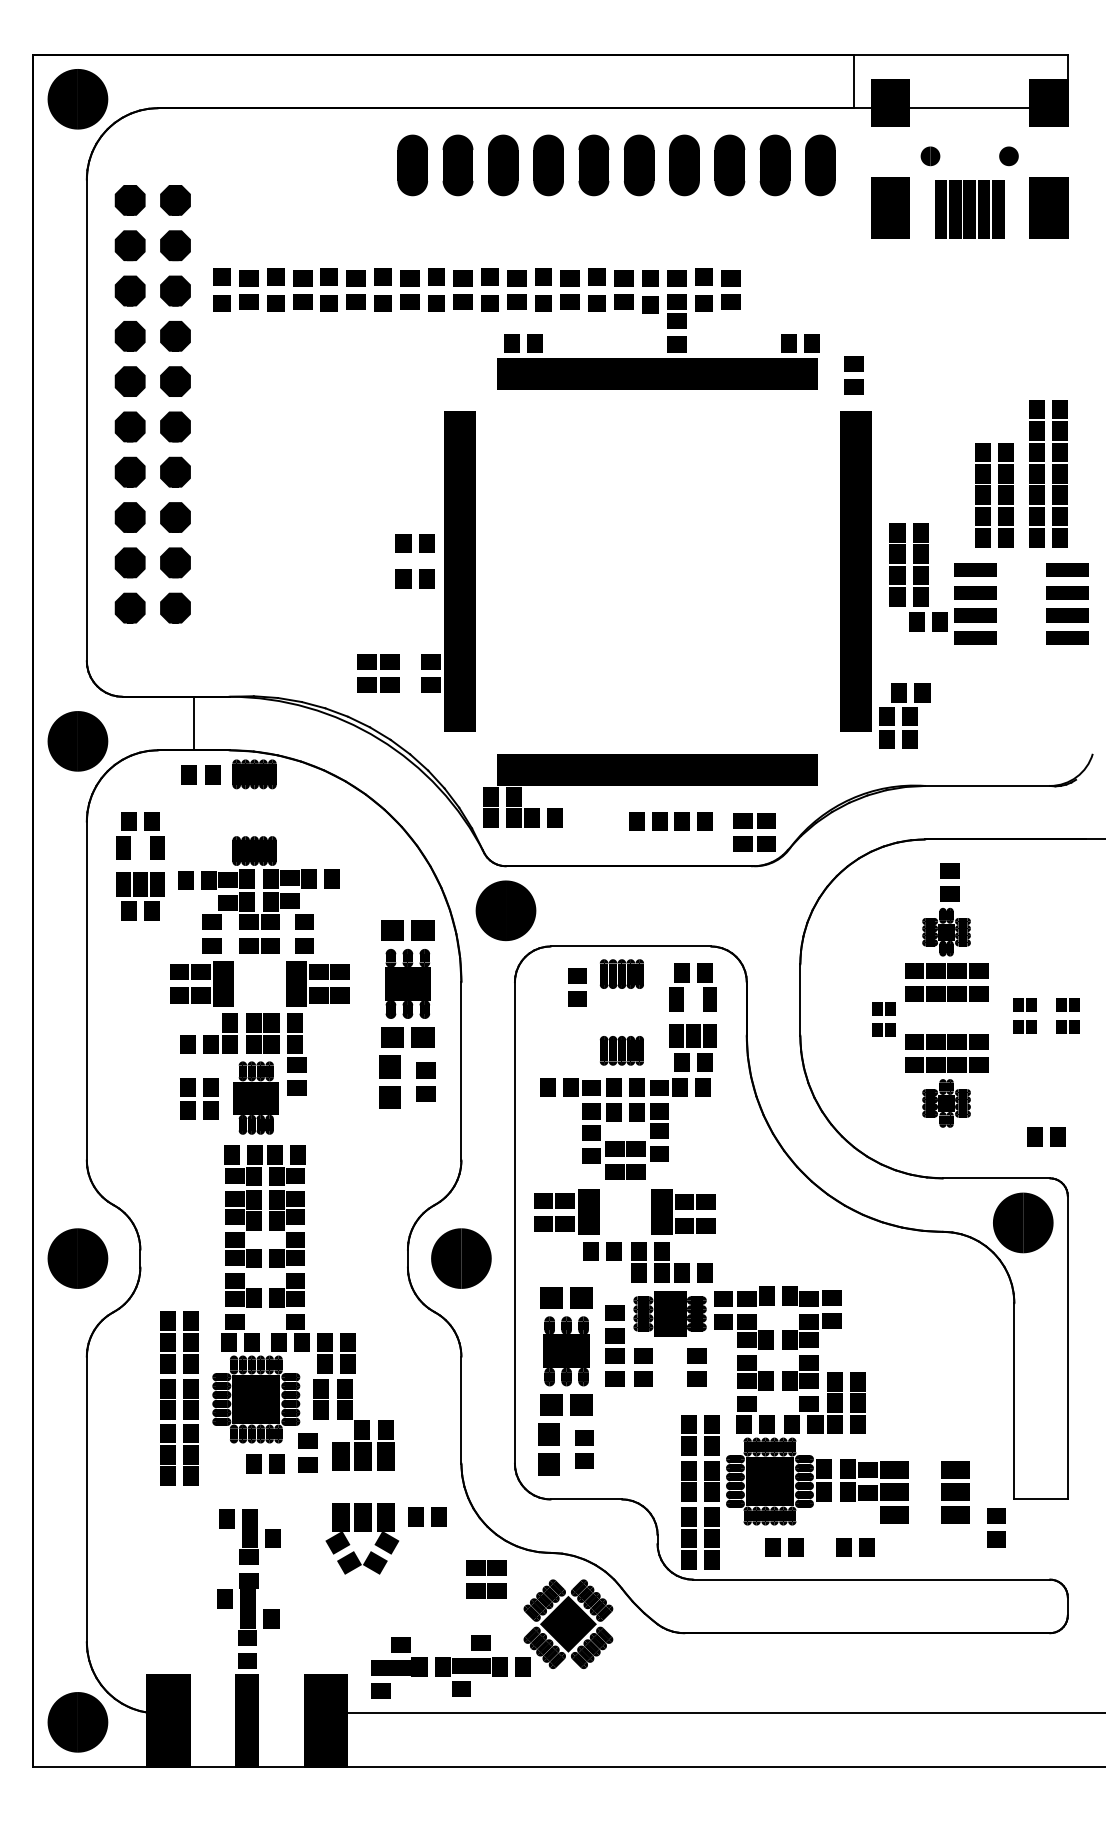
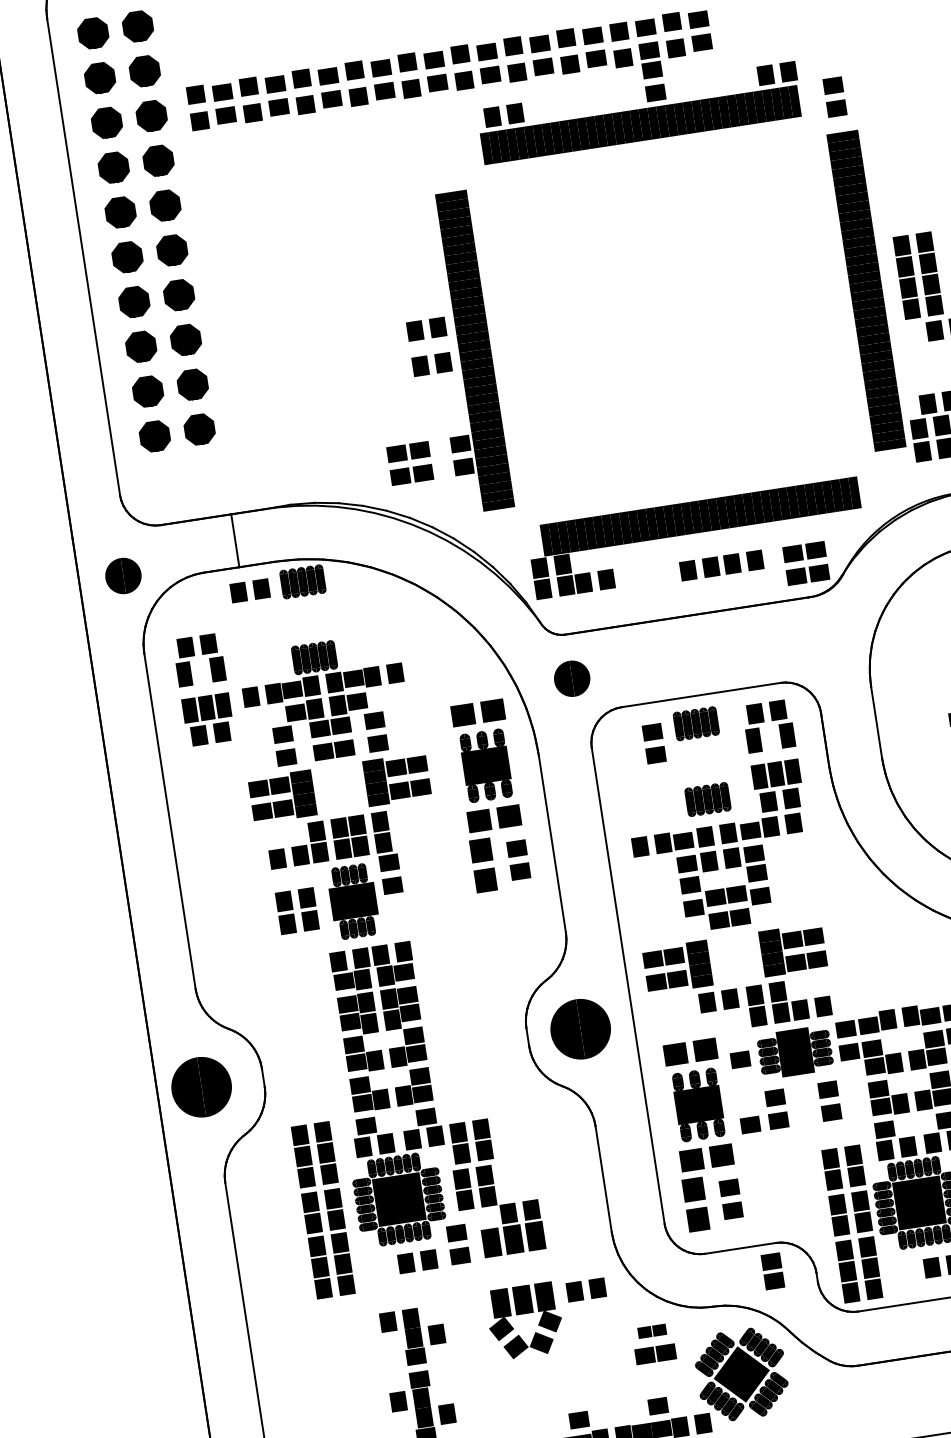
part: (77, 741) -> (122, 576), size x0.6
part: (505, 910) -> (571, 678), size x0.6
part: (614, 1345) -> (772, 1270), moved
part: (486, 1567) -> (652, 1330), size x0.7

